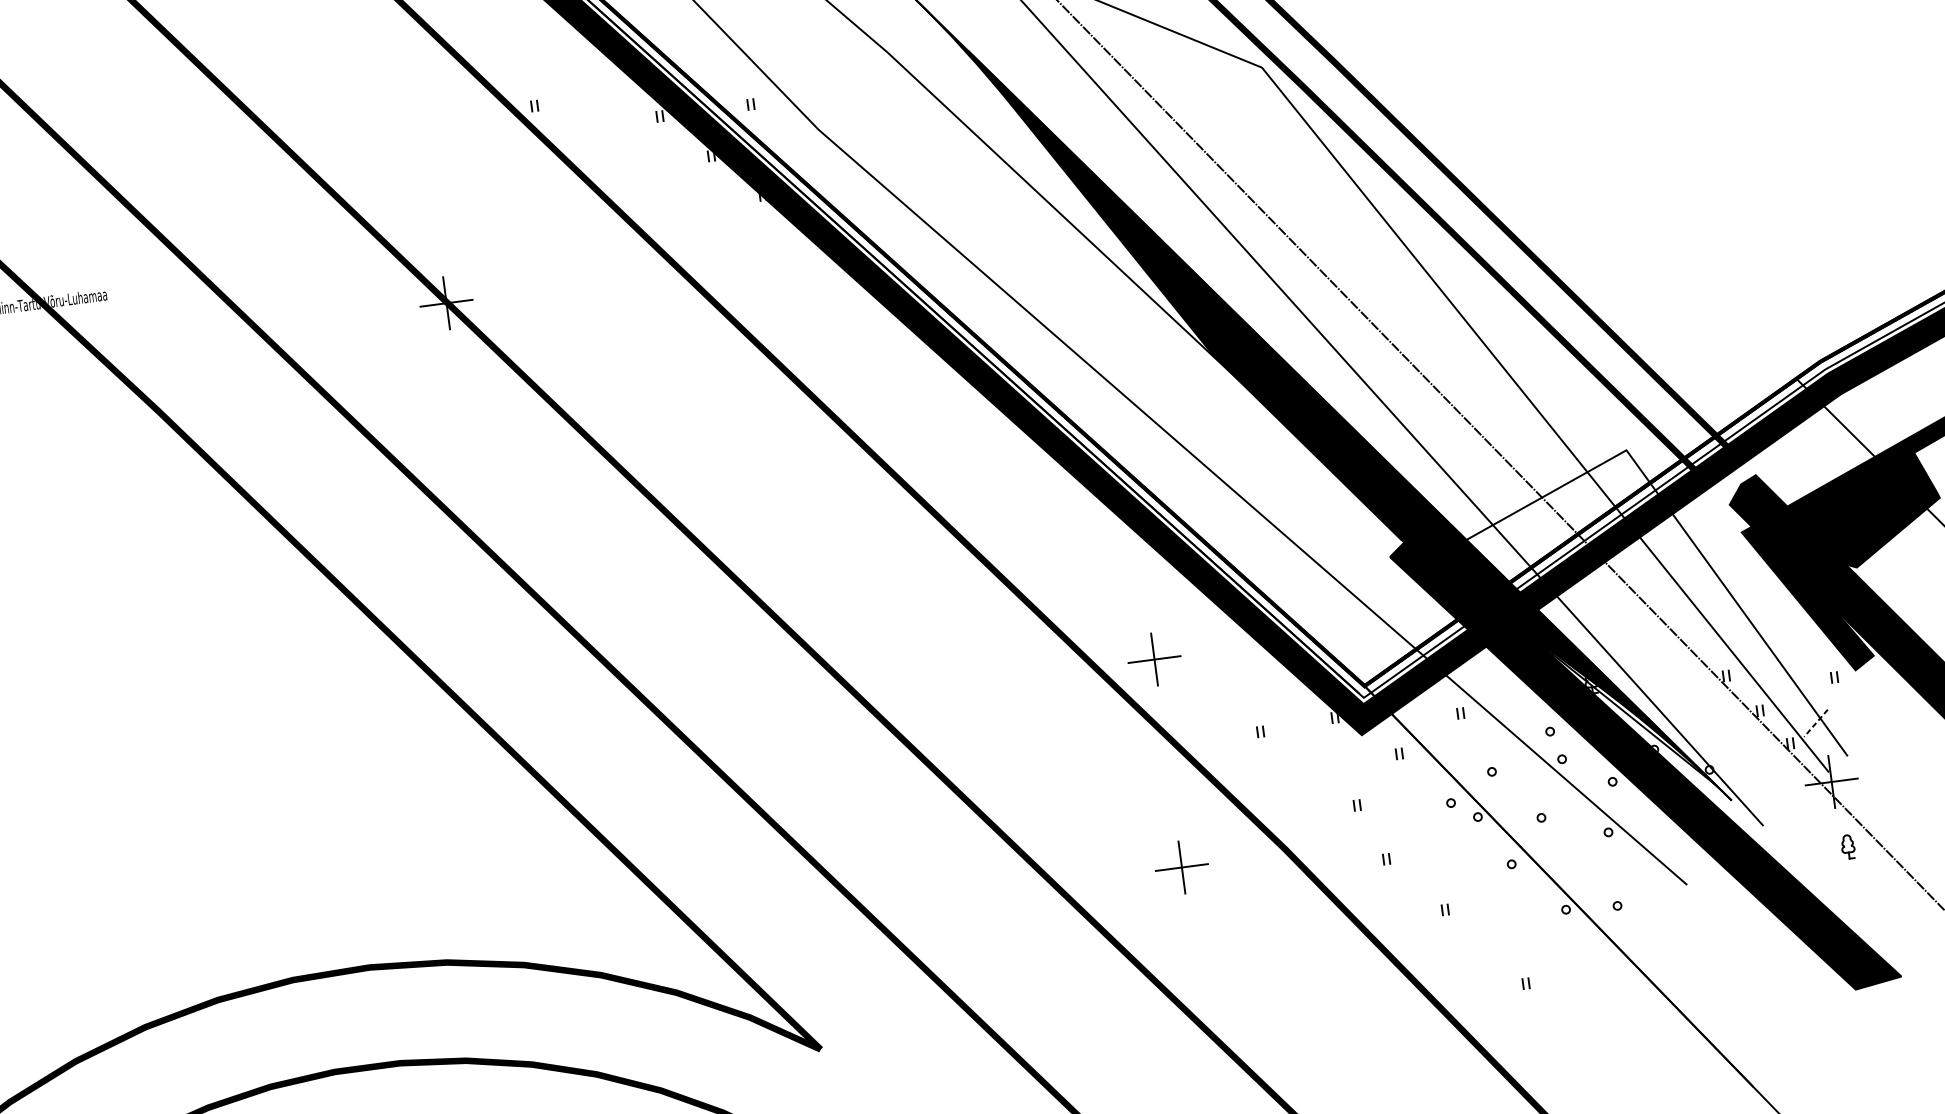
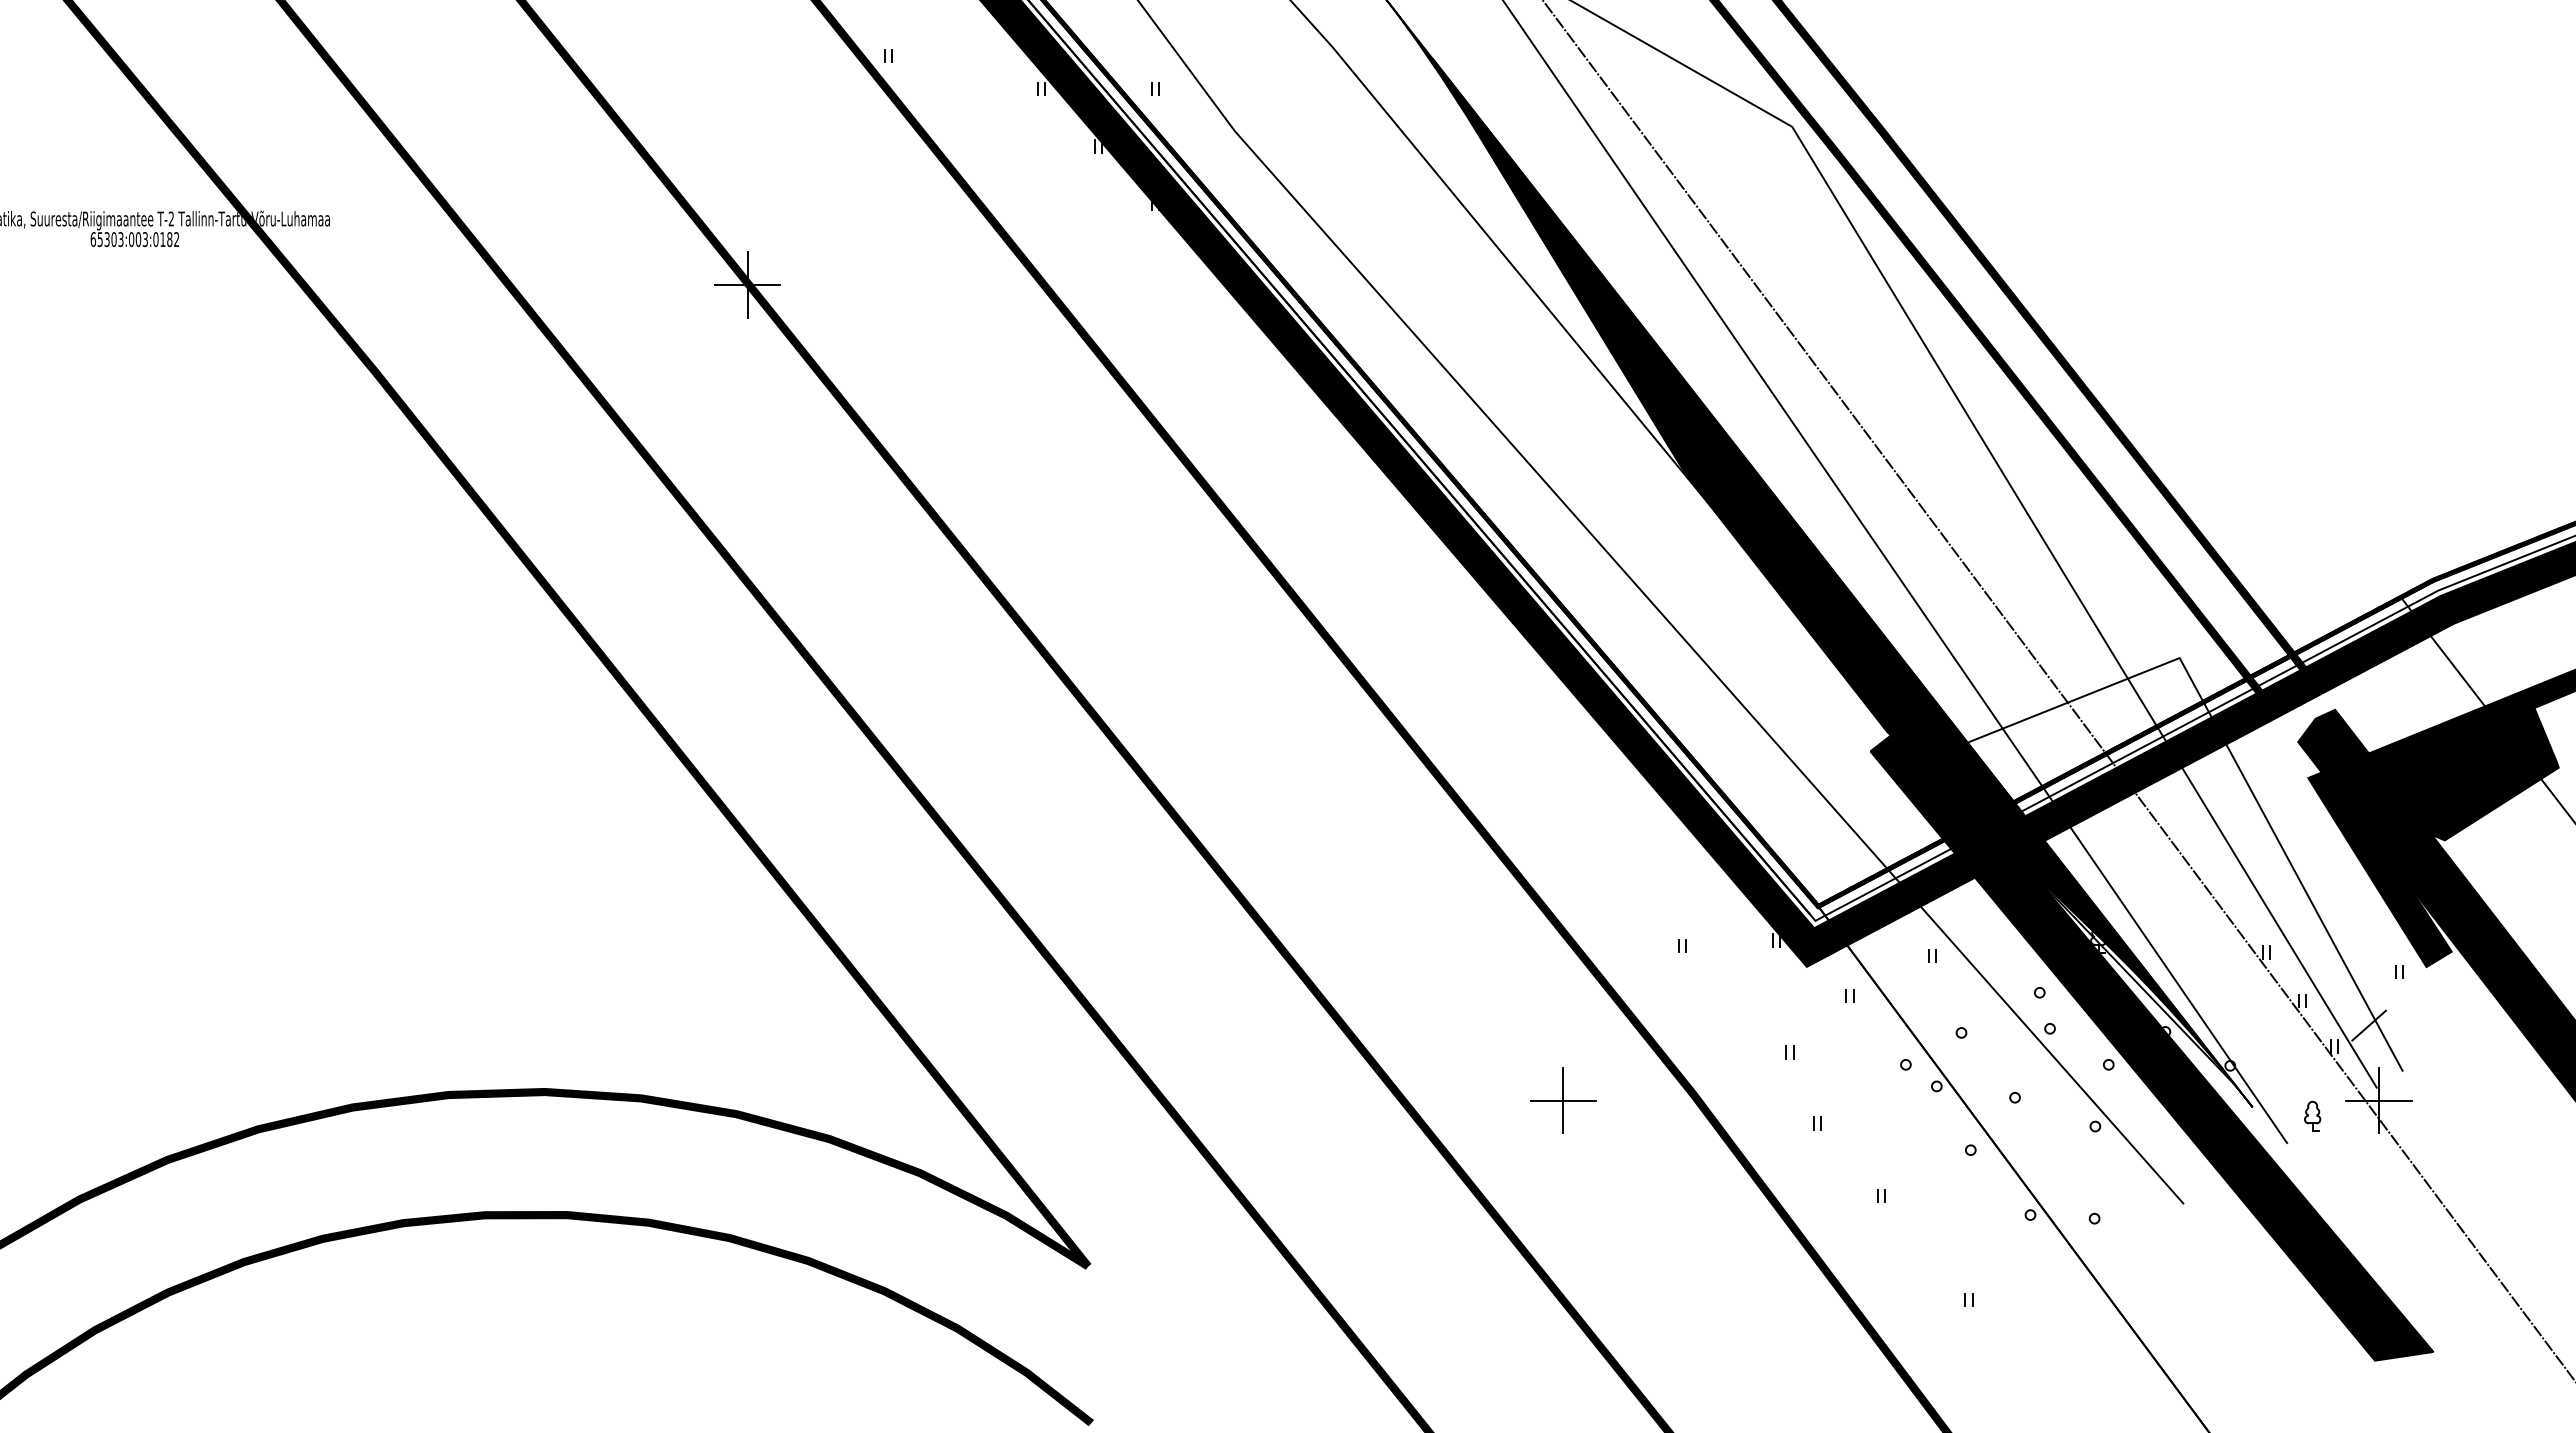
part: (1154, 659) -> (1563, 839), removed
line: (1815, 723) -> (2368, 1025), dashed -> solid
part: (1847, 847) -> (2312, 1116), moved

